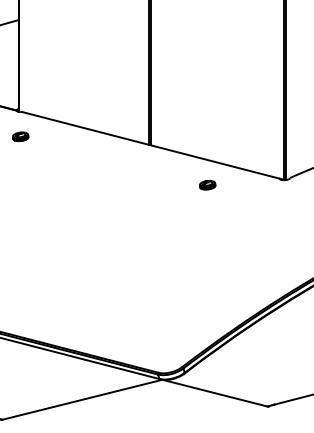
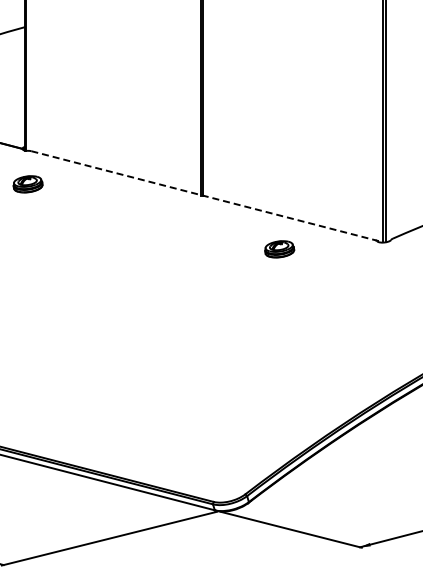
part: (20, 136) -> (27, 183), size x1.4
line: (154, 145) -> (207, 196), solid -> dashed
part: (207, 185) -> (279, 249), size x1.4

